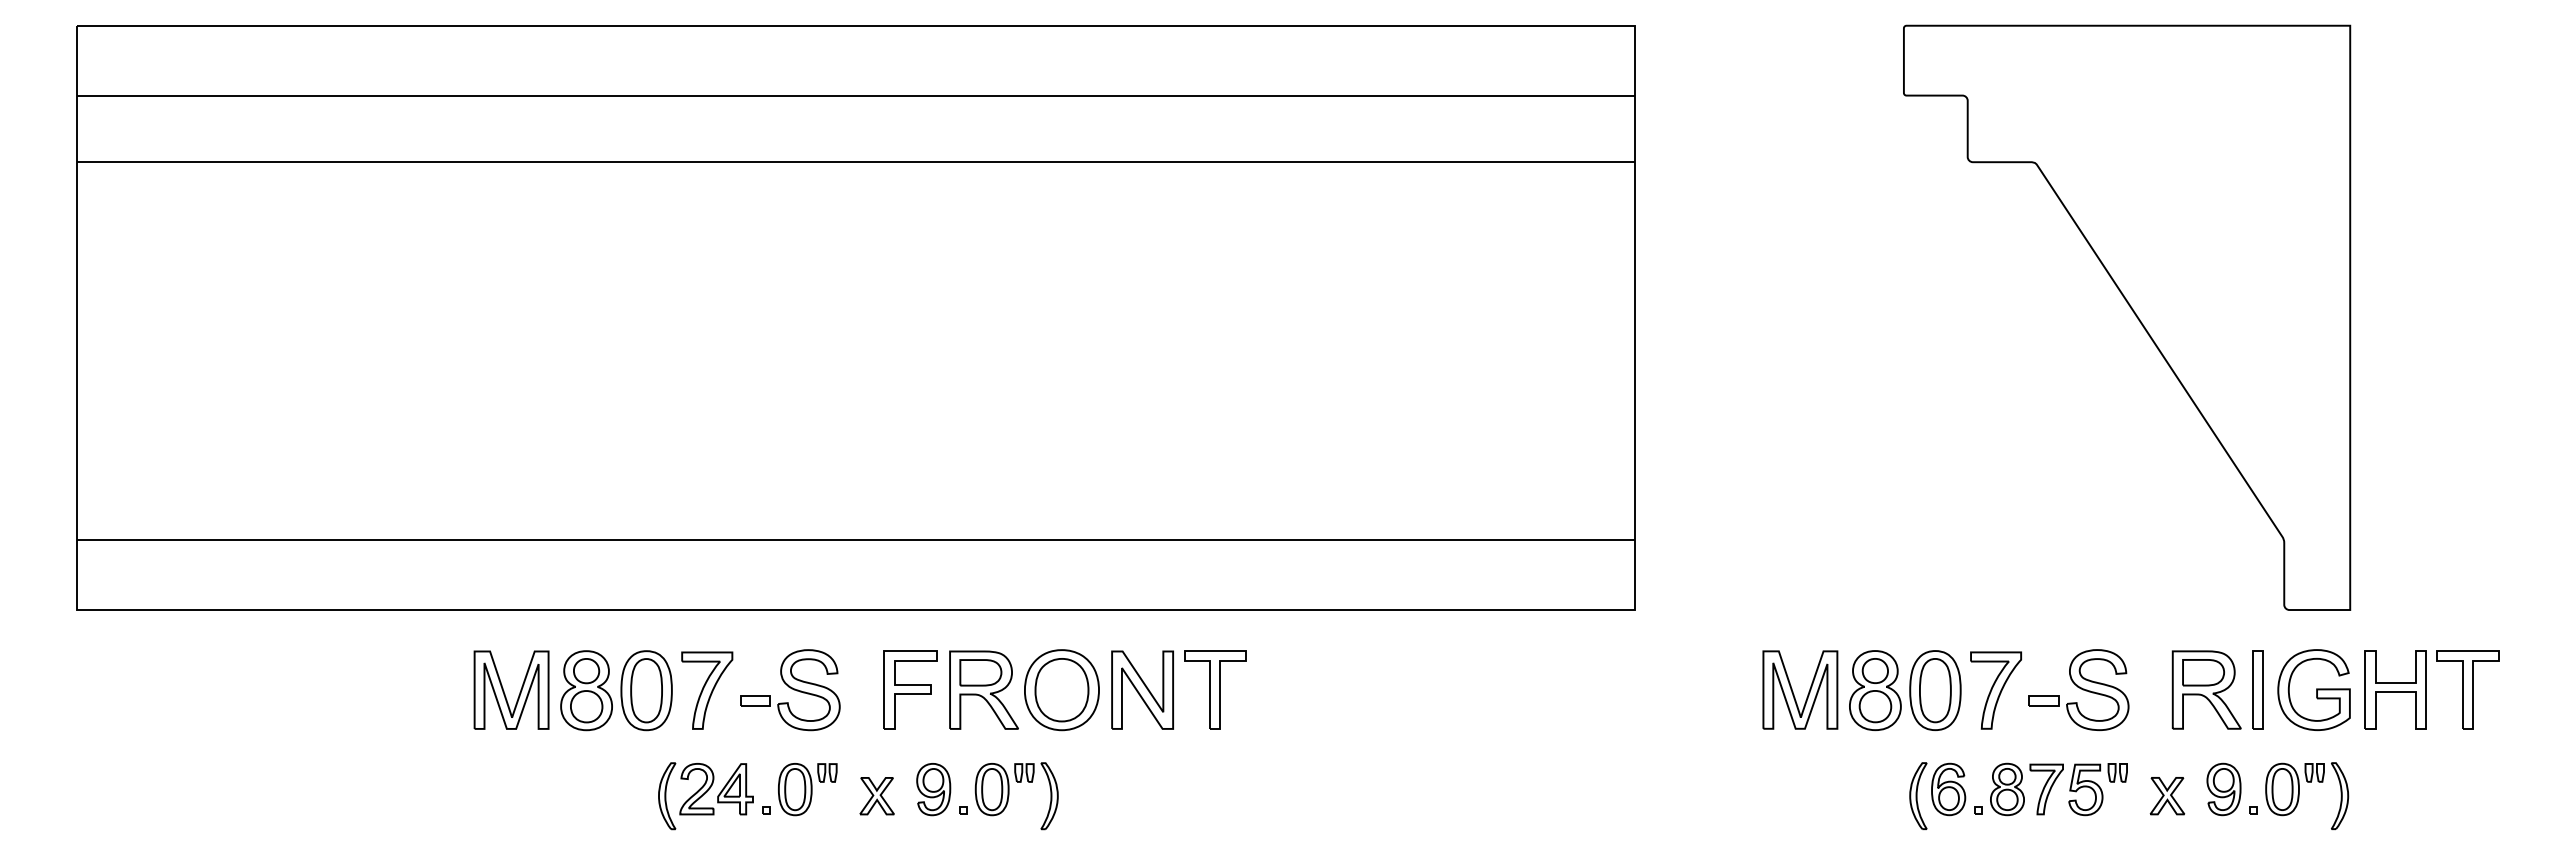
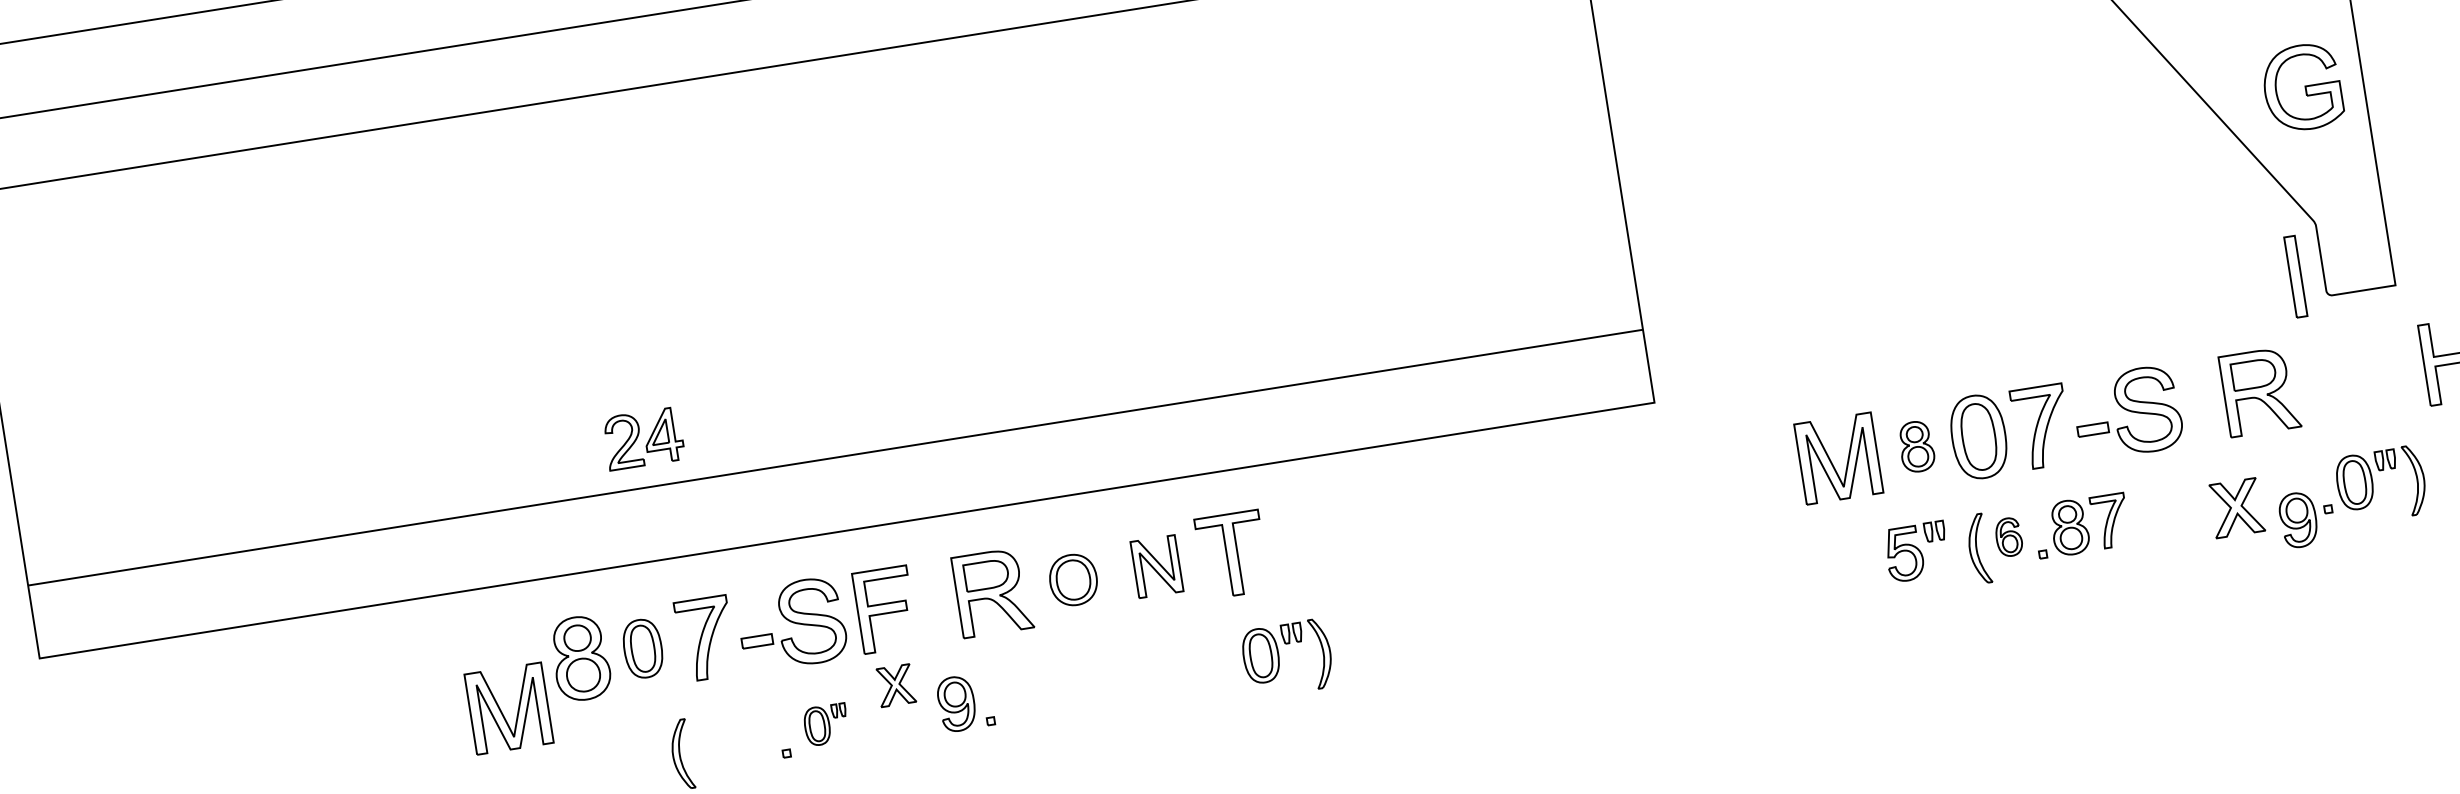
part: (910, 689) -> (885, 609), moved
part: (1142, 689) -> (1156, 566), size x0.7
part: (2257, 689) -> (2295, 276), moved
part: (2313, 689) -> (2301, 87), moved
part: (504, 690) -> (501, 710), moved
part: (646, 690) -> (642, 648), size x0.7
part: (1061, 690) -> (1073, 580), size x0.6
part: (1875, 690) -> (1916, 446), size x0.6
part: (716, 789) -> (643, 439), moved
part: (807, 789) -> (826, 724), size x0.7
part: (1948, 789) -> (2008, 537), size x0.7
part: (2097, 789) -> (1916, 551), moved
part: (2223, 789) -> (2298, 520), moved
part: (876, 796) -> (895, 686), moved
part: (1009, 796) -> (1280, 660), moved
part: (2167, 796) -> (2236, 508), size x1.4

